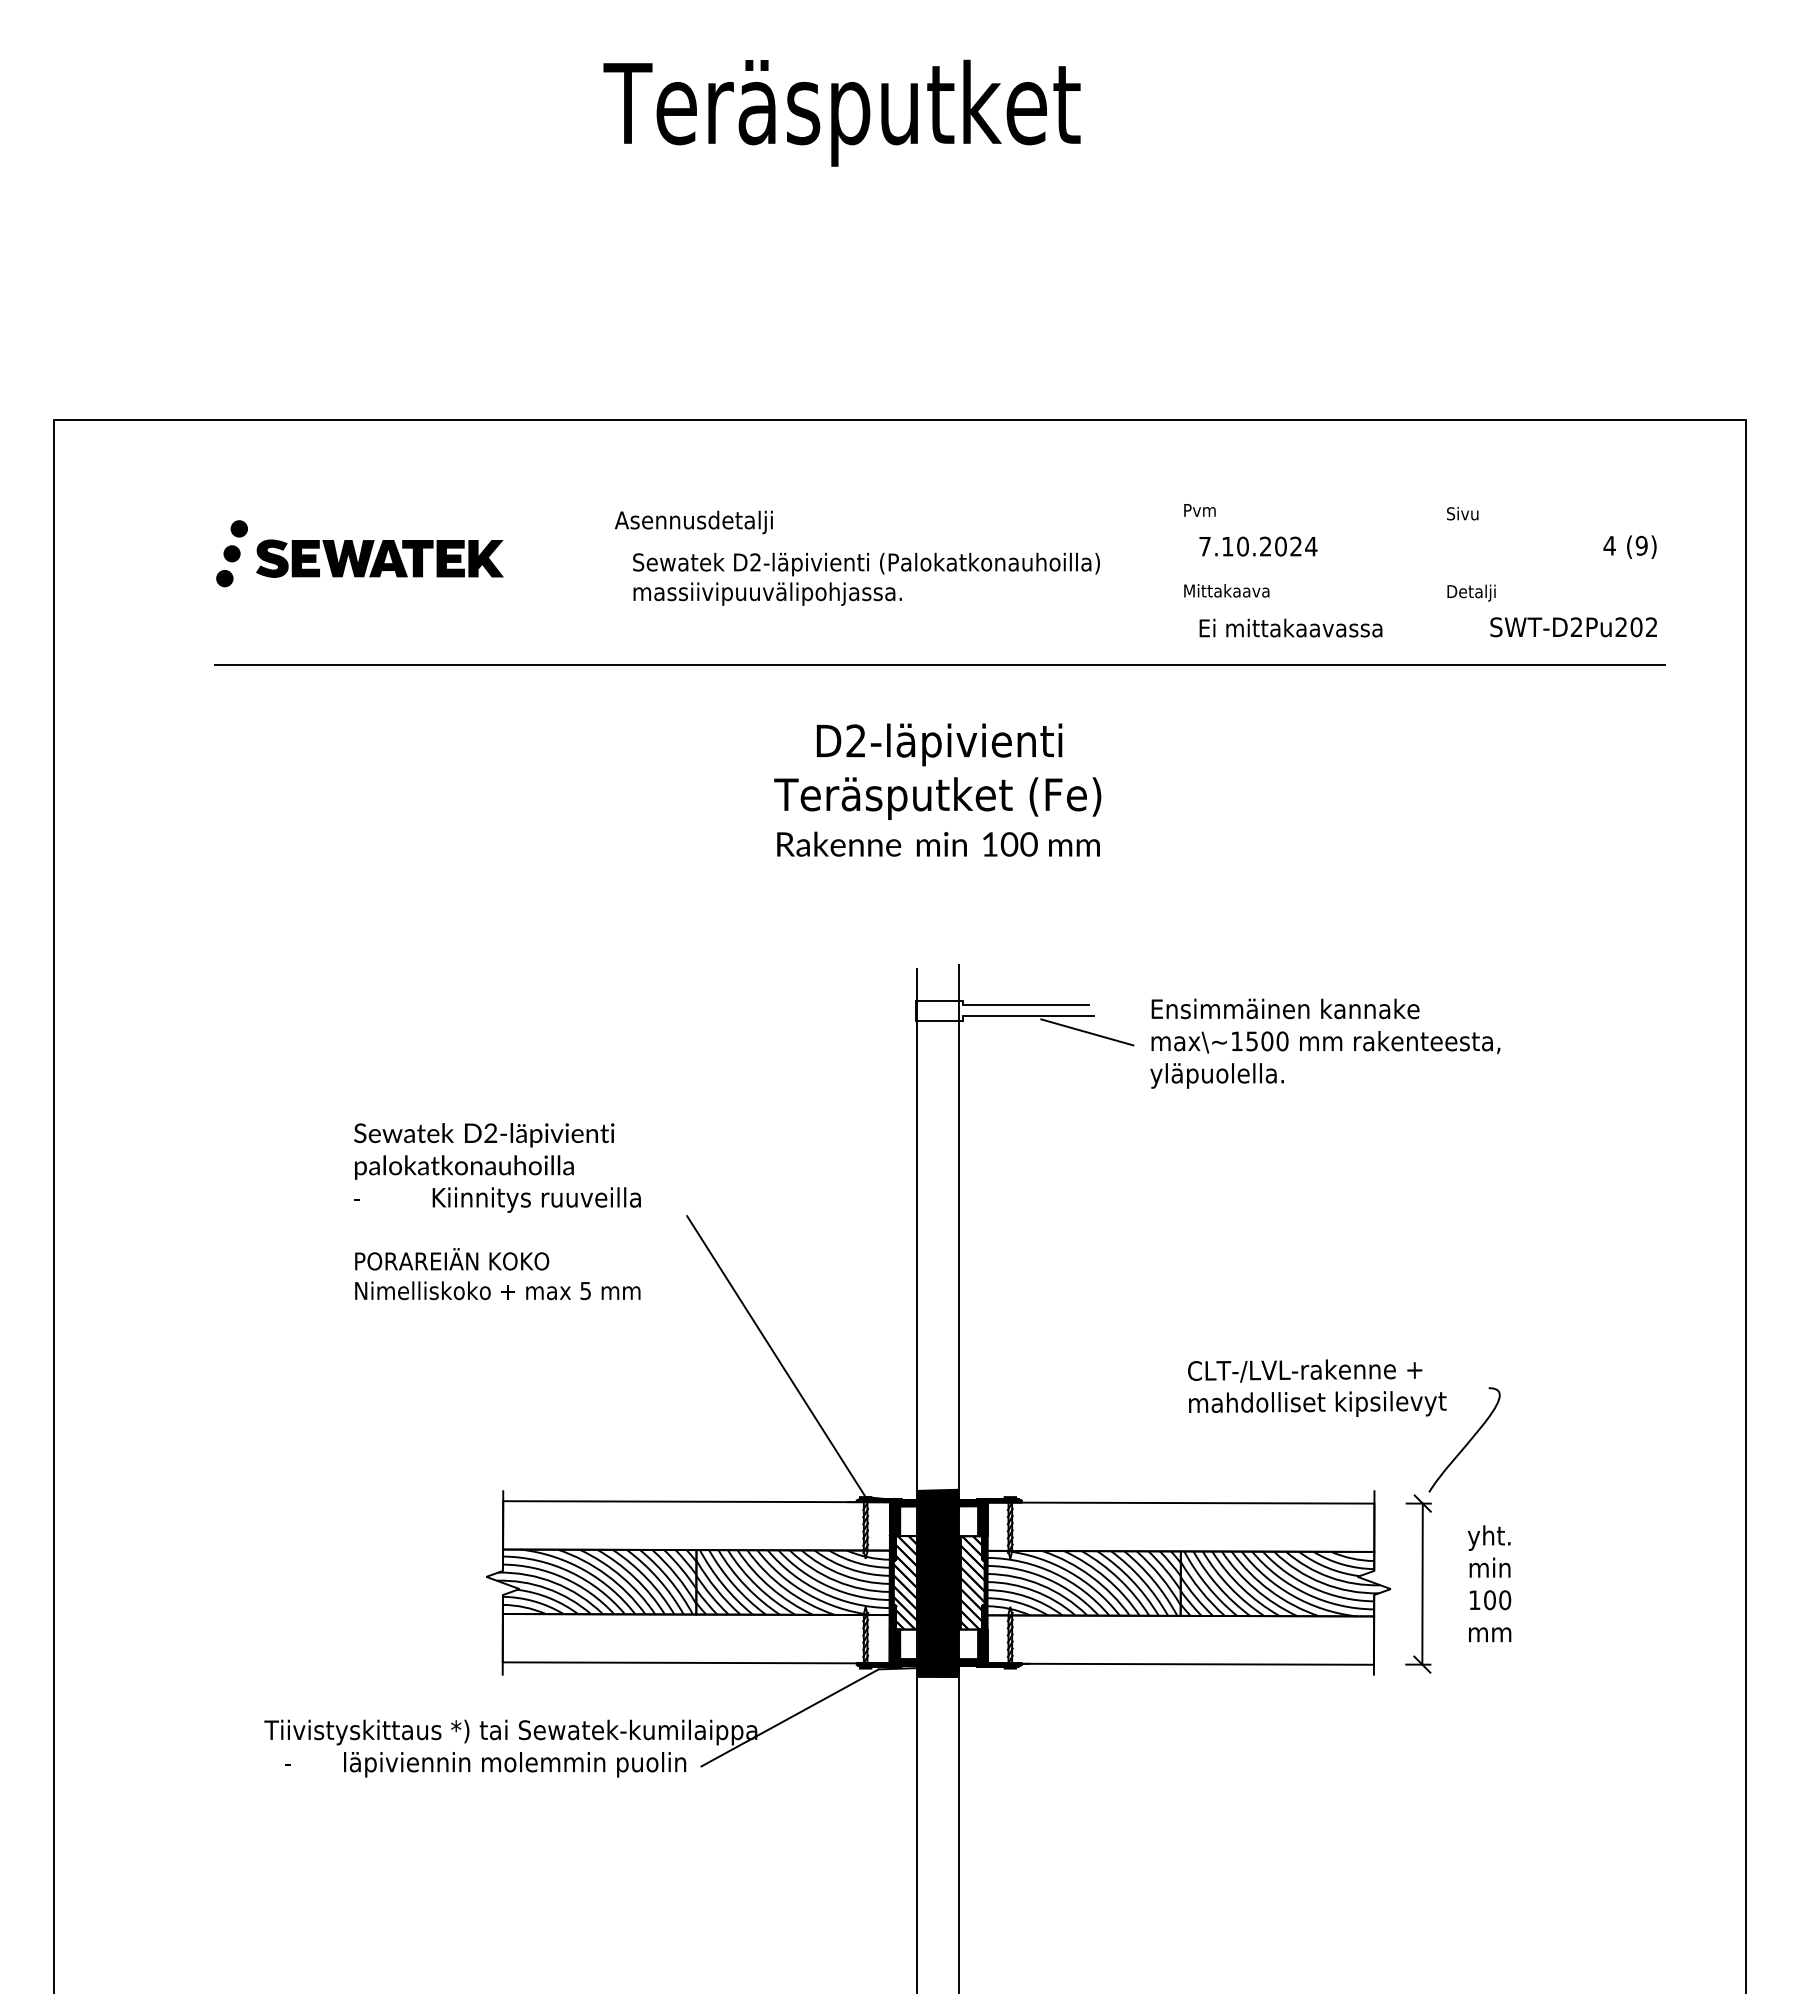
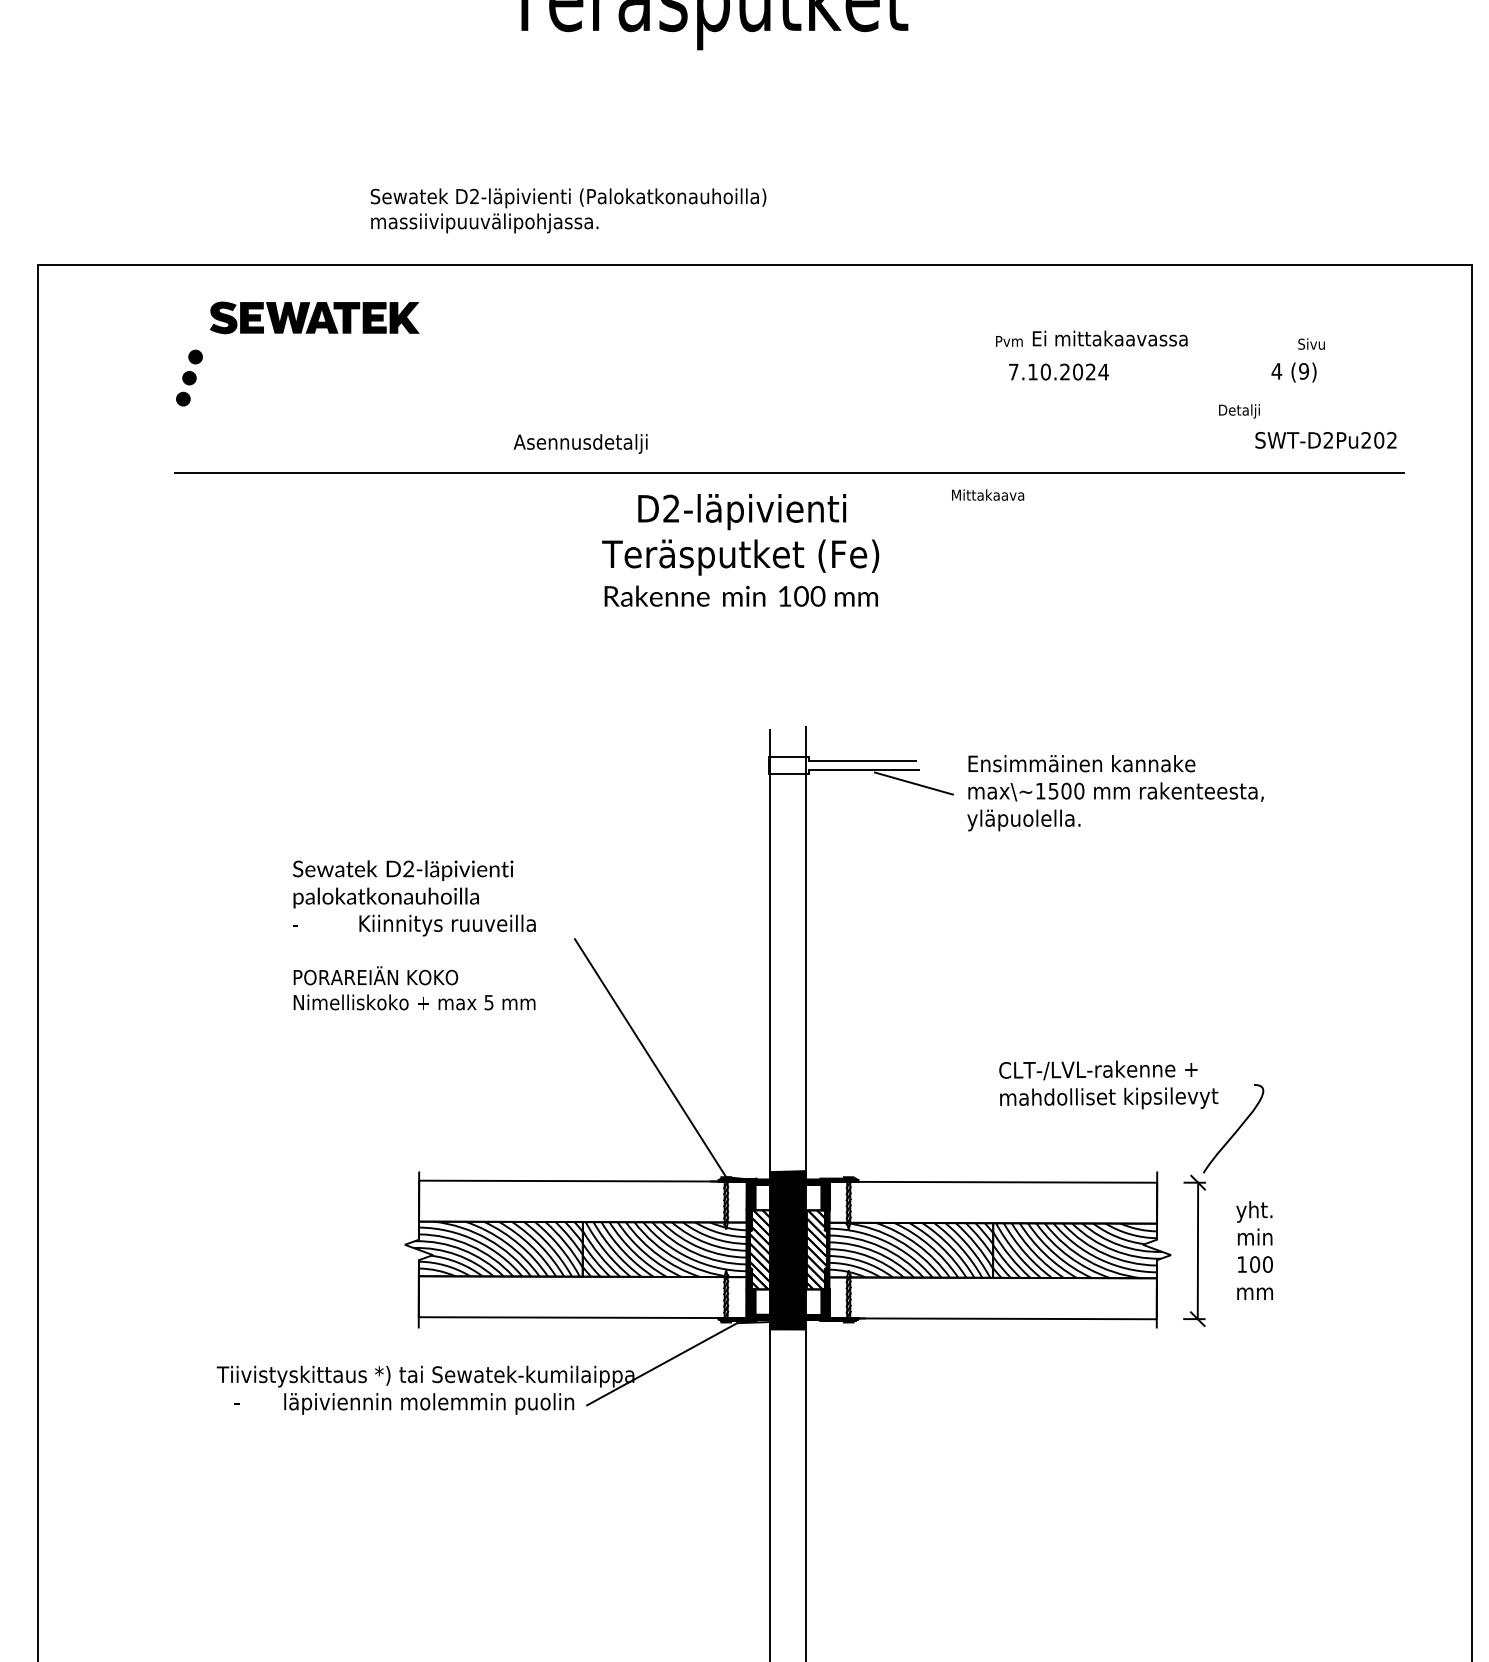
text: (1462, 513) -> (1311, 344), moved
text: (693, 522) -> (580, 443), moved
text: (1629, 546) -> (1293, 371), moved
part: (379, 558) -> (314, 317), moved
text: (866, 578) -> (568, 210), moved
text: (1226, 590) -> (987, 494), moved
text: (1290, 627) -> (1109, 338), moved
text: (937, 789) -> (740, 549), moved

